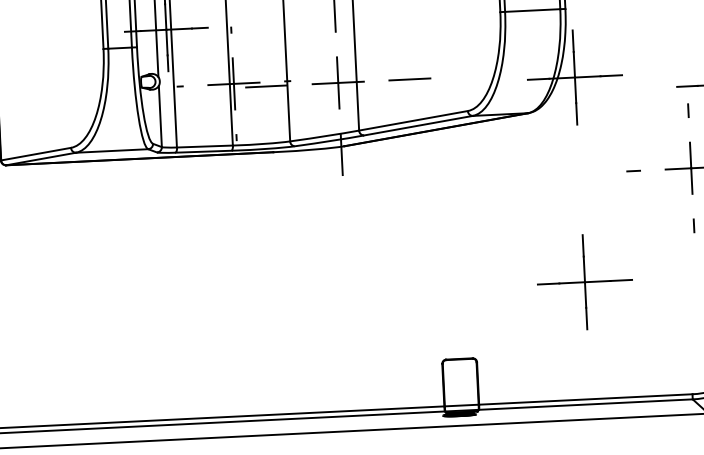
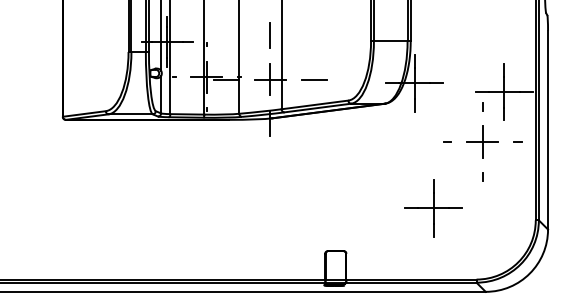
part: (585, 282) -> (433, 208), moved

